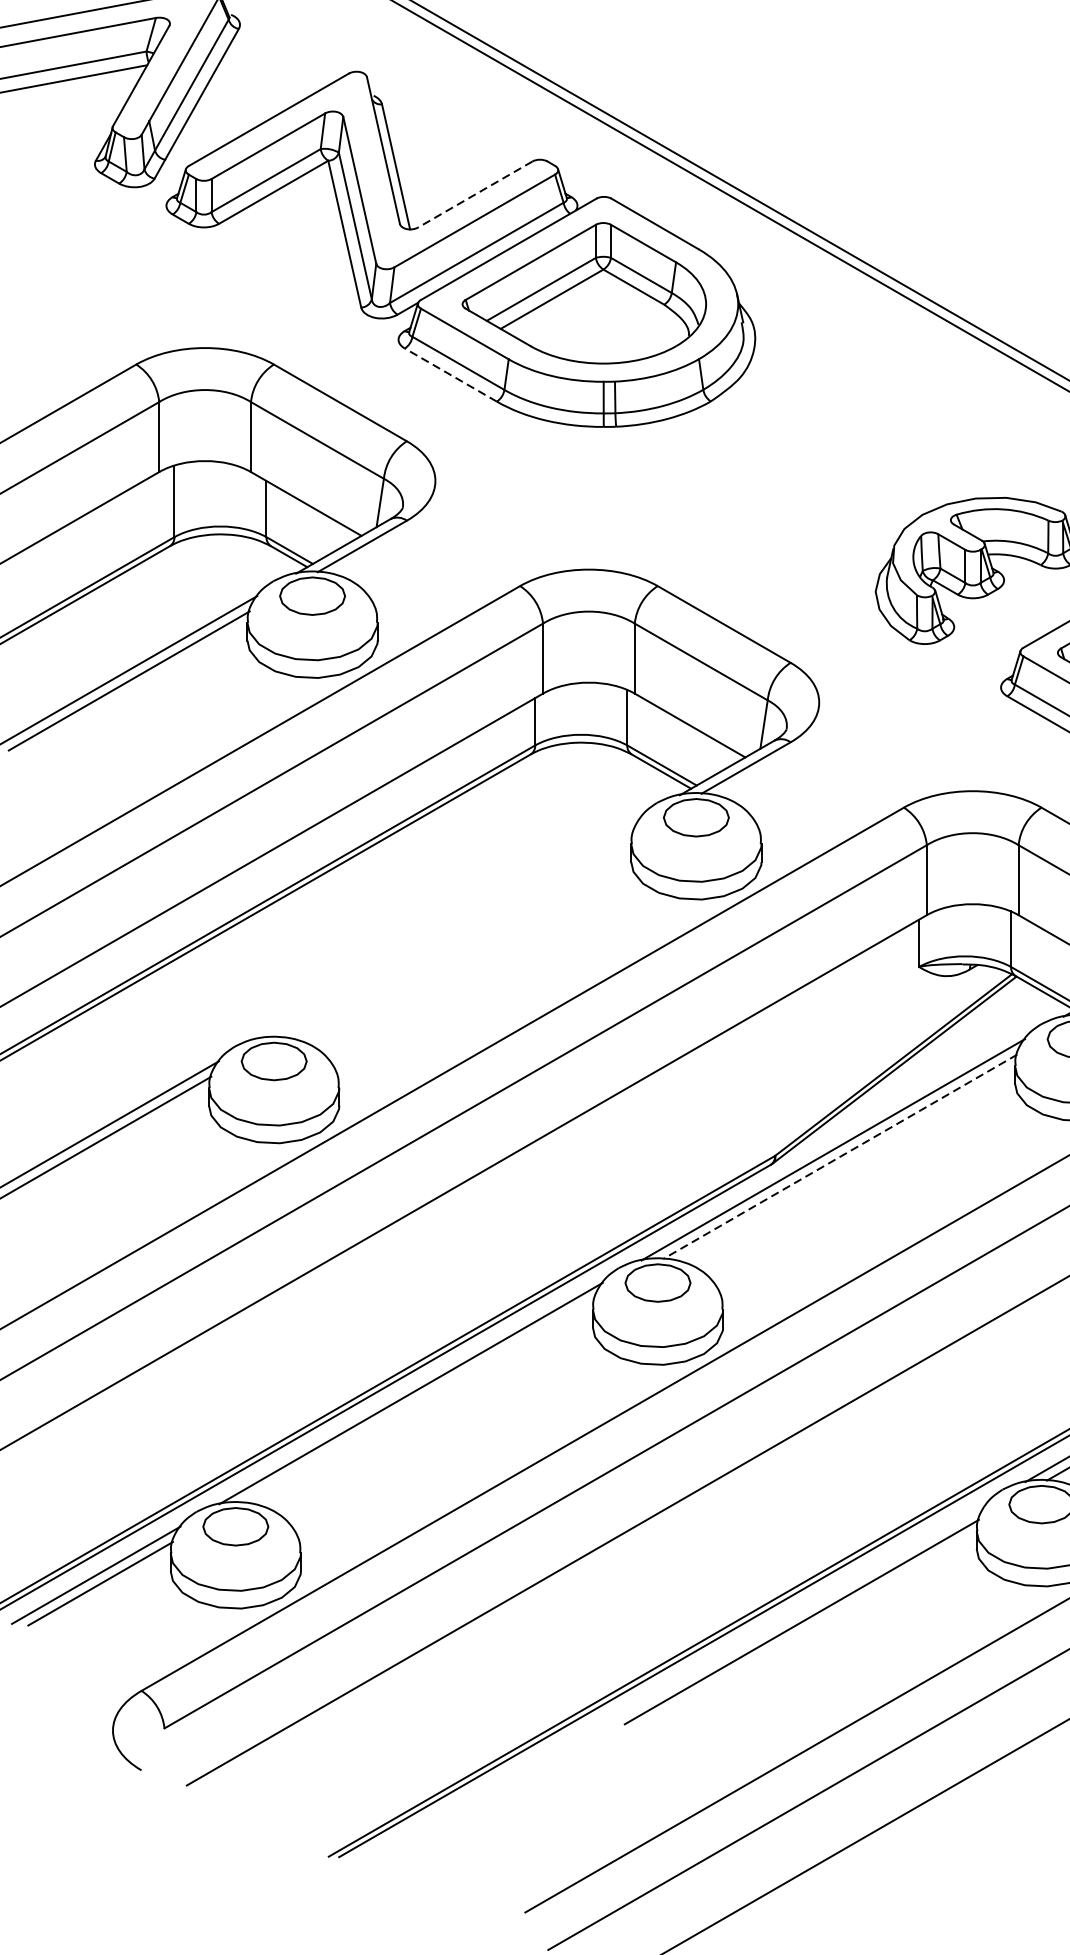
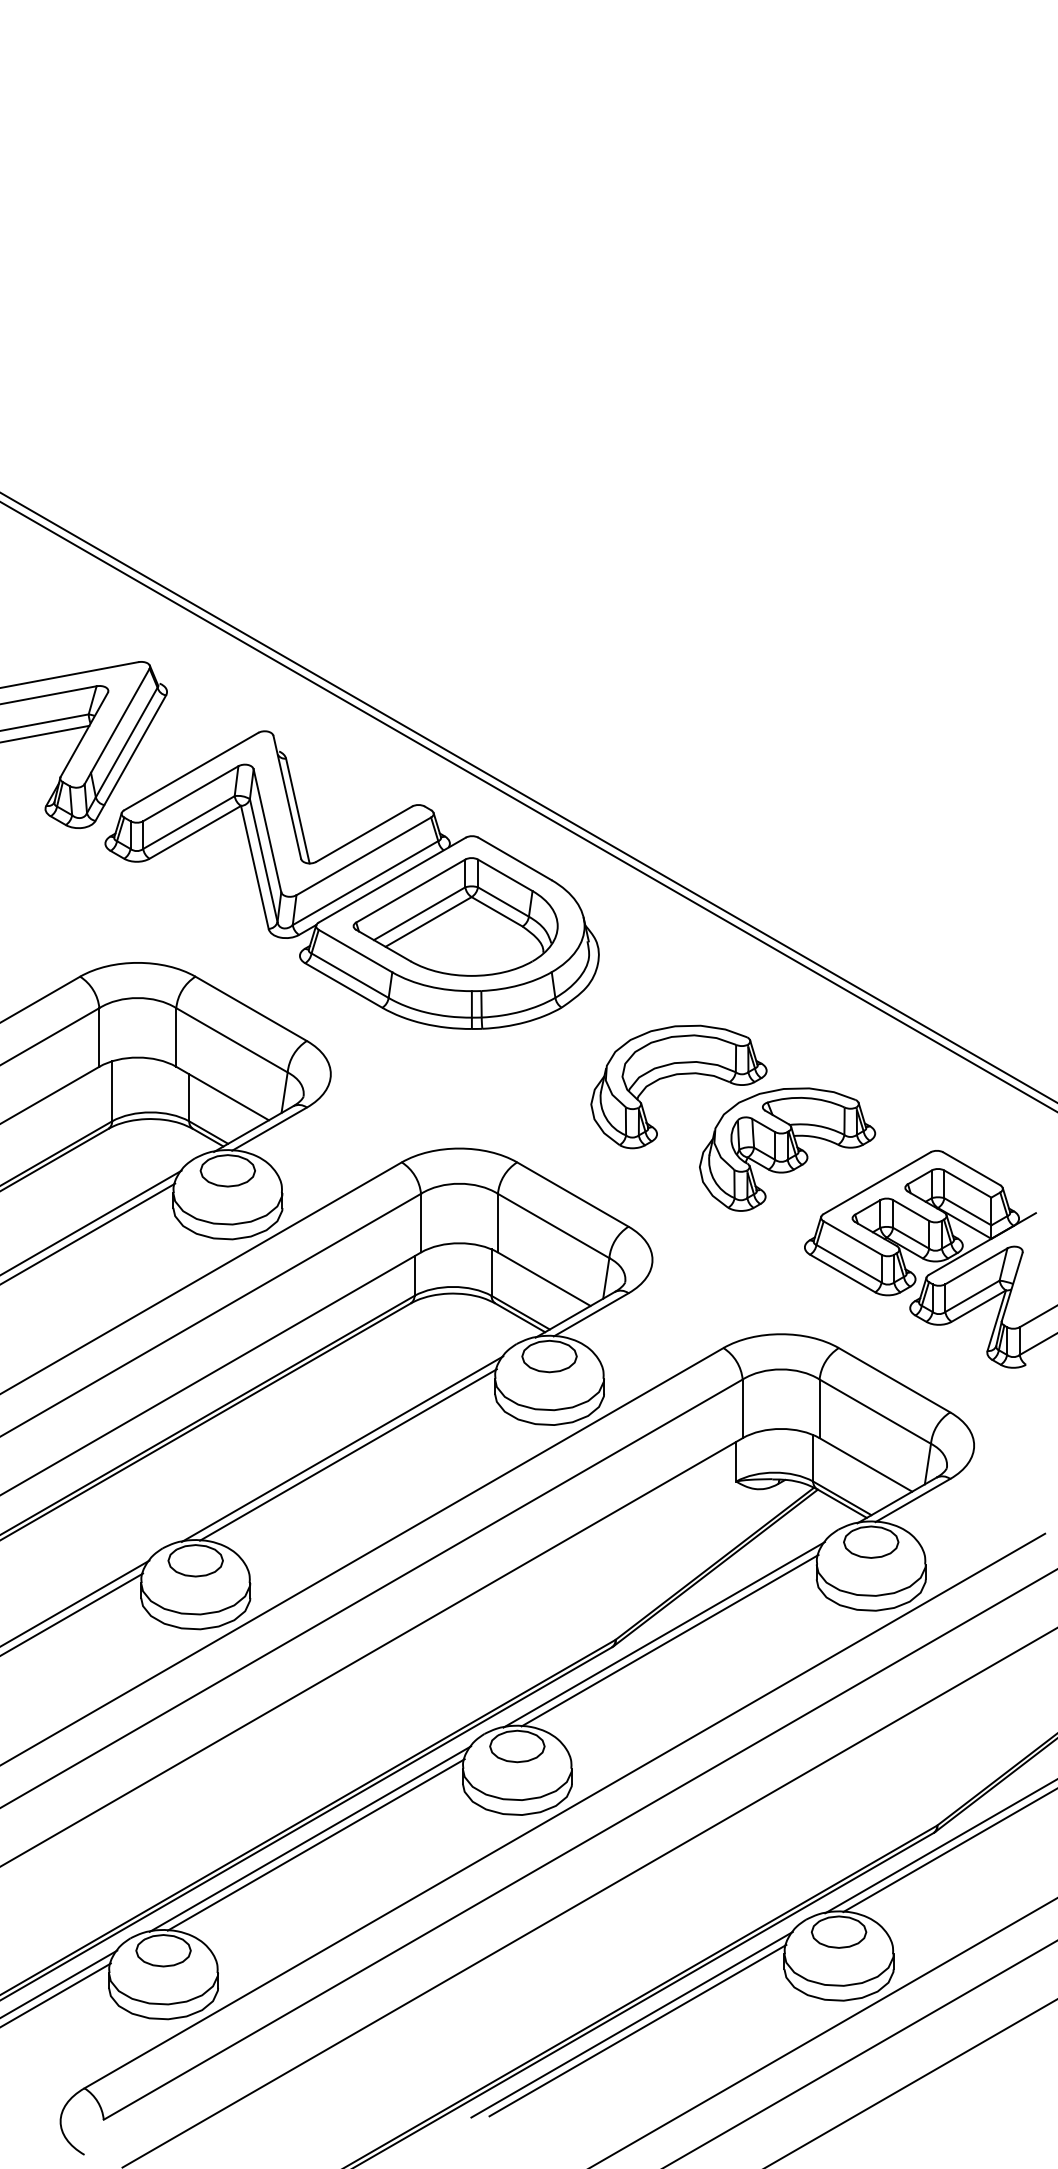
line: (474, 194) -> (363, 834), dashed -> solid
line: (450, 375) -> (343, 985), dashed -> solid
part: (850, 482) -> (678, 1075), added
line: (449, 927) -> (342, 1448), added
line: (456, 934) -> (348, 1454), added
line: (839, 1156) -> (669, 1640), dashed -> solid
line: (417, 1400) -> (315, 1844), added
line: (794, 1614) -> (631, 2024), added

